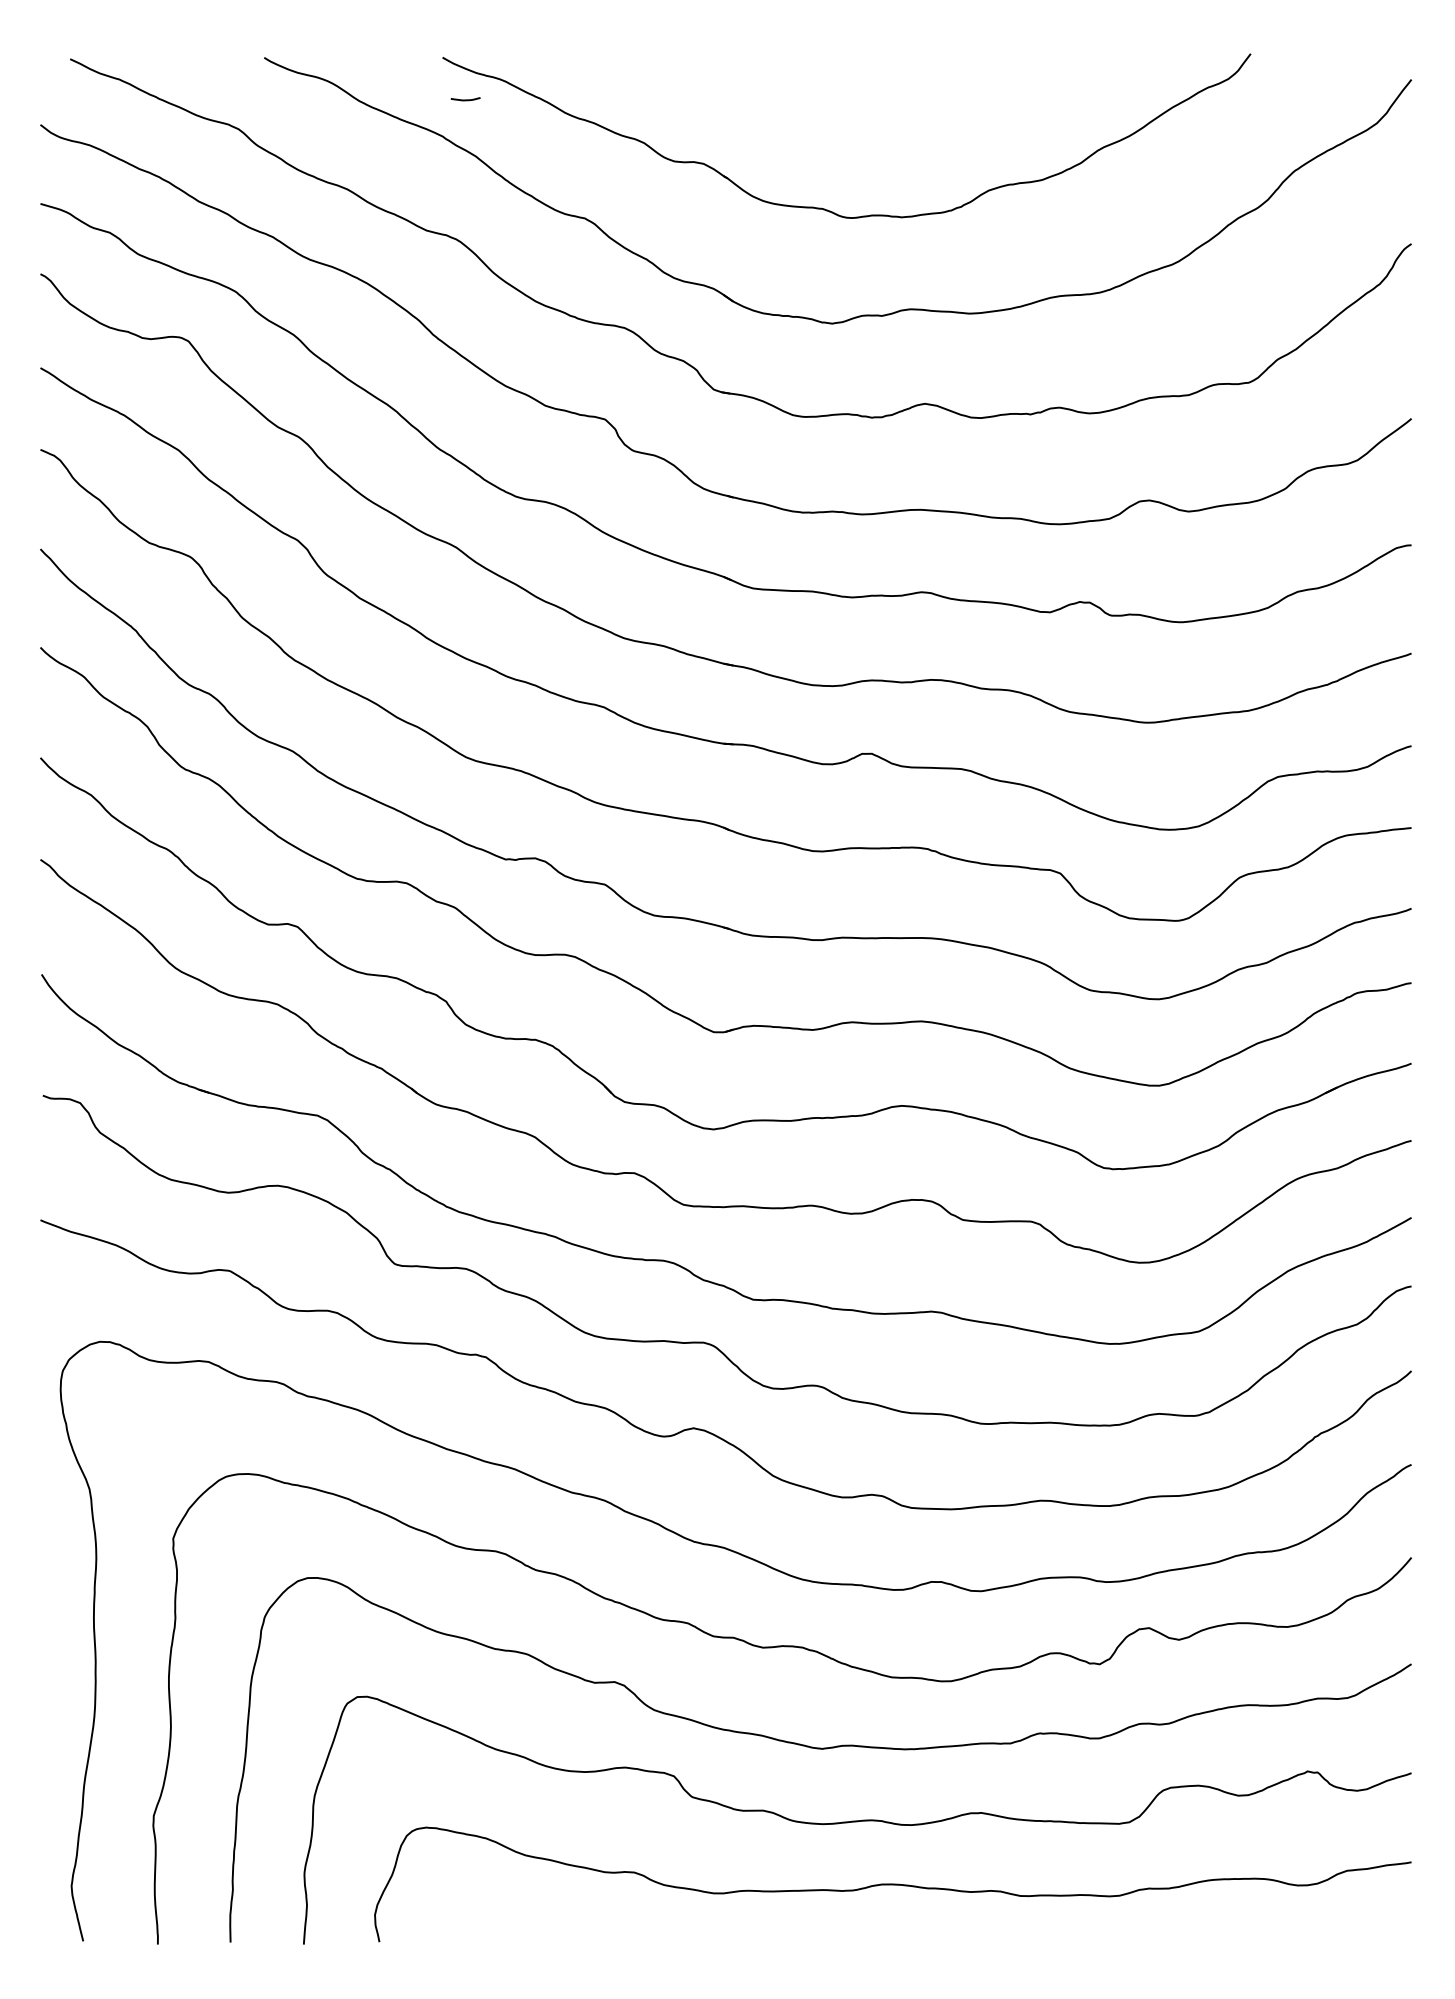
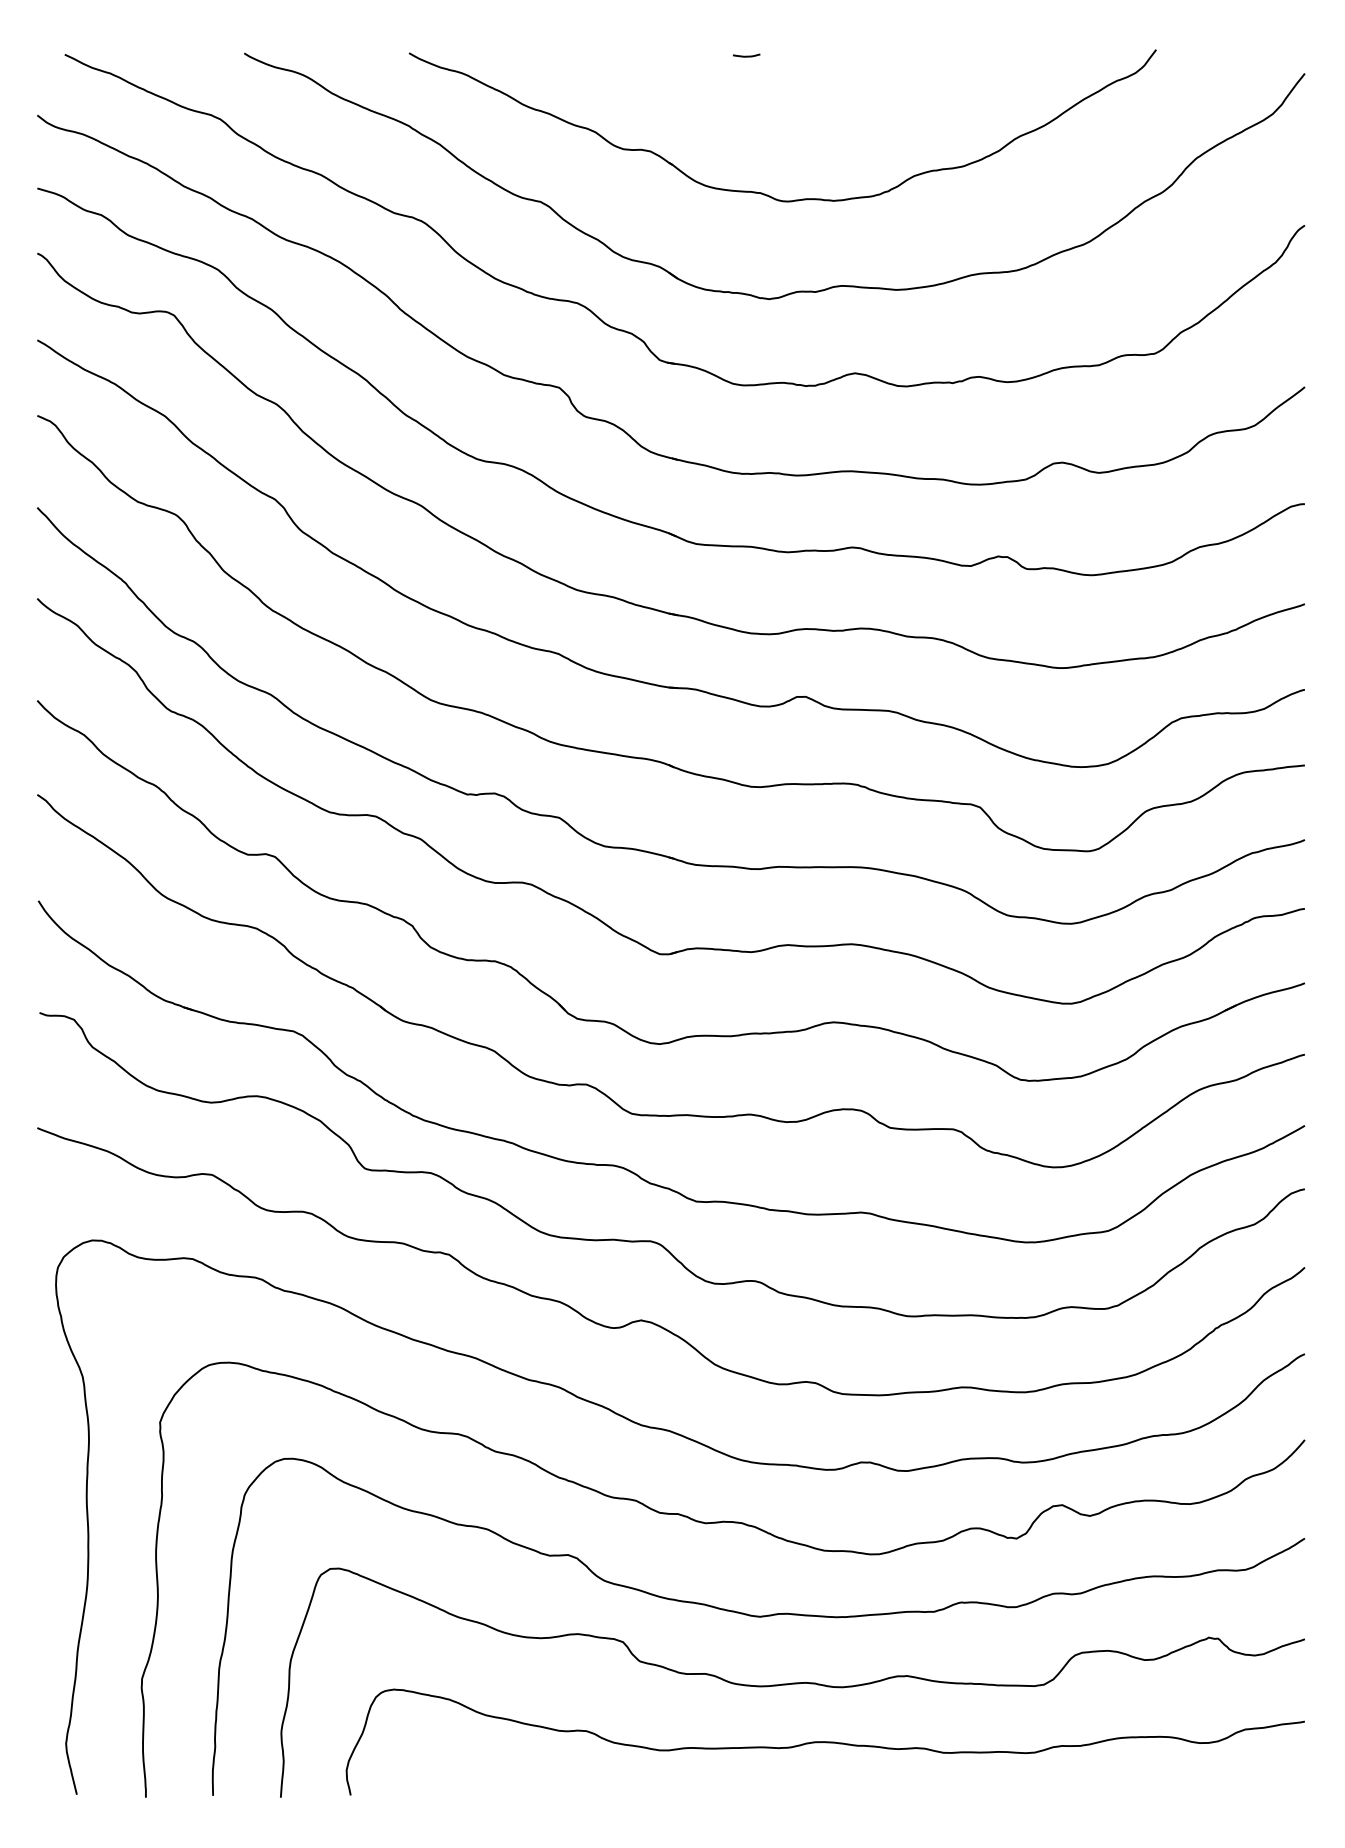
curve: (465, 99) -> (746, 55), moved

